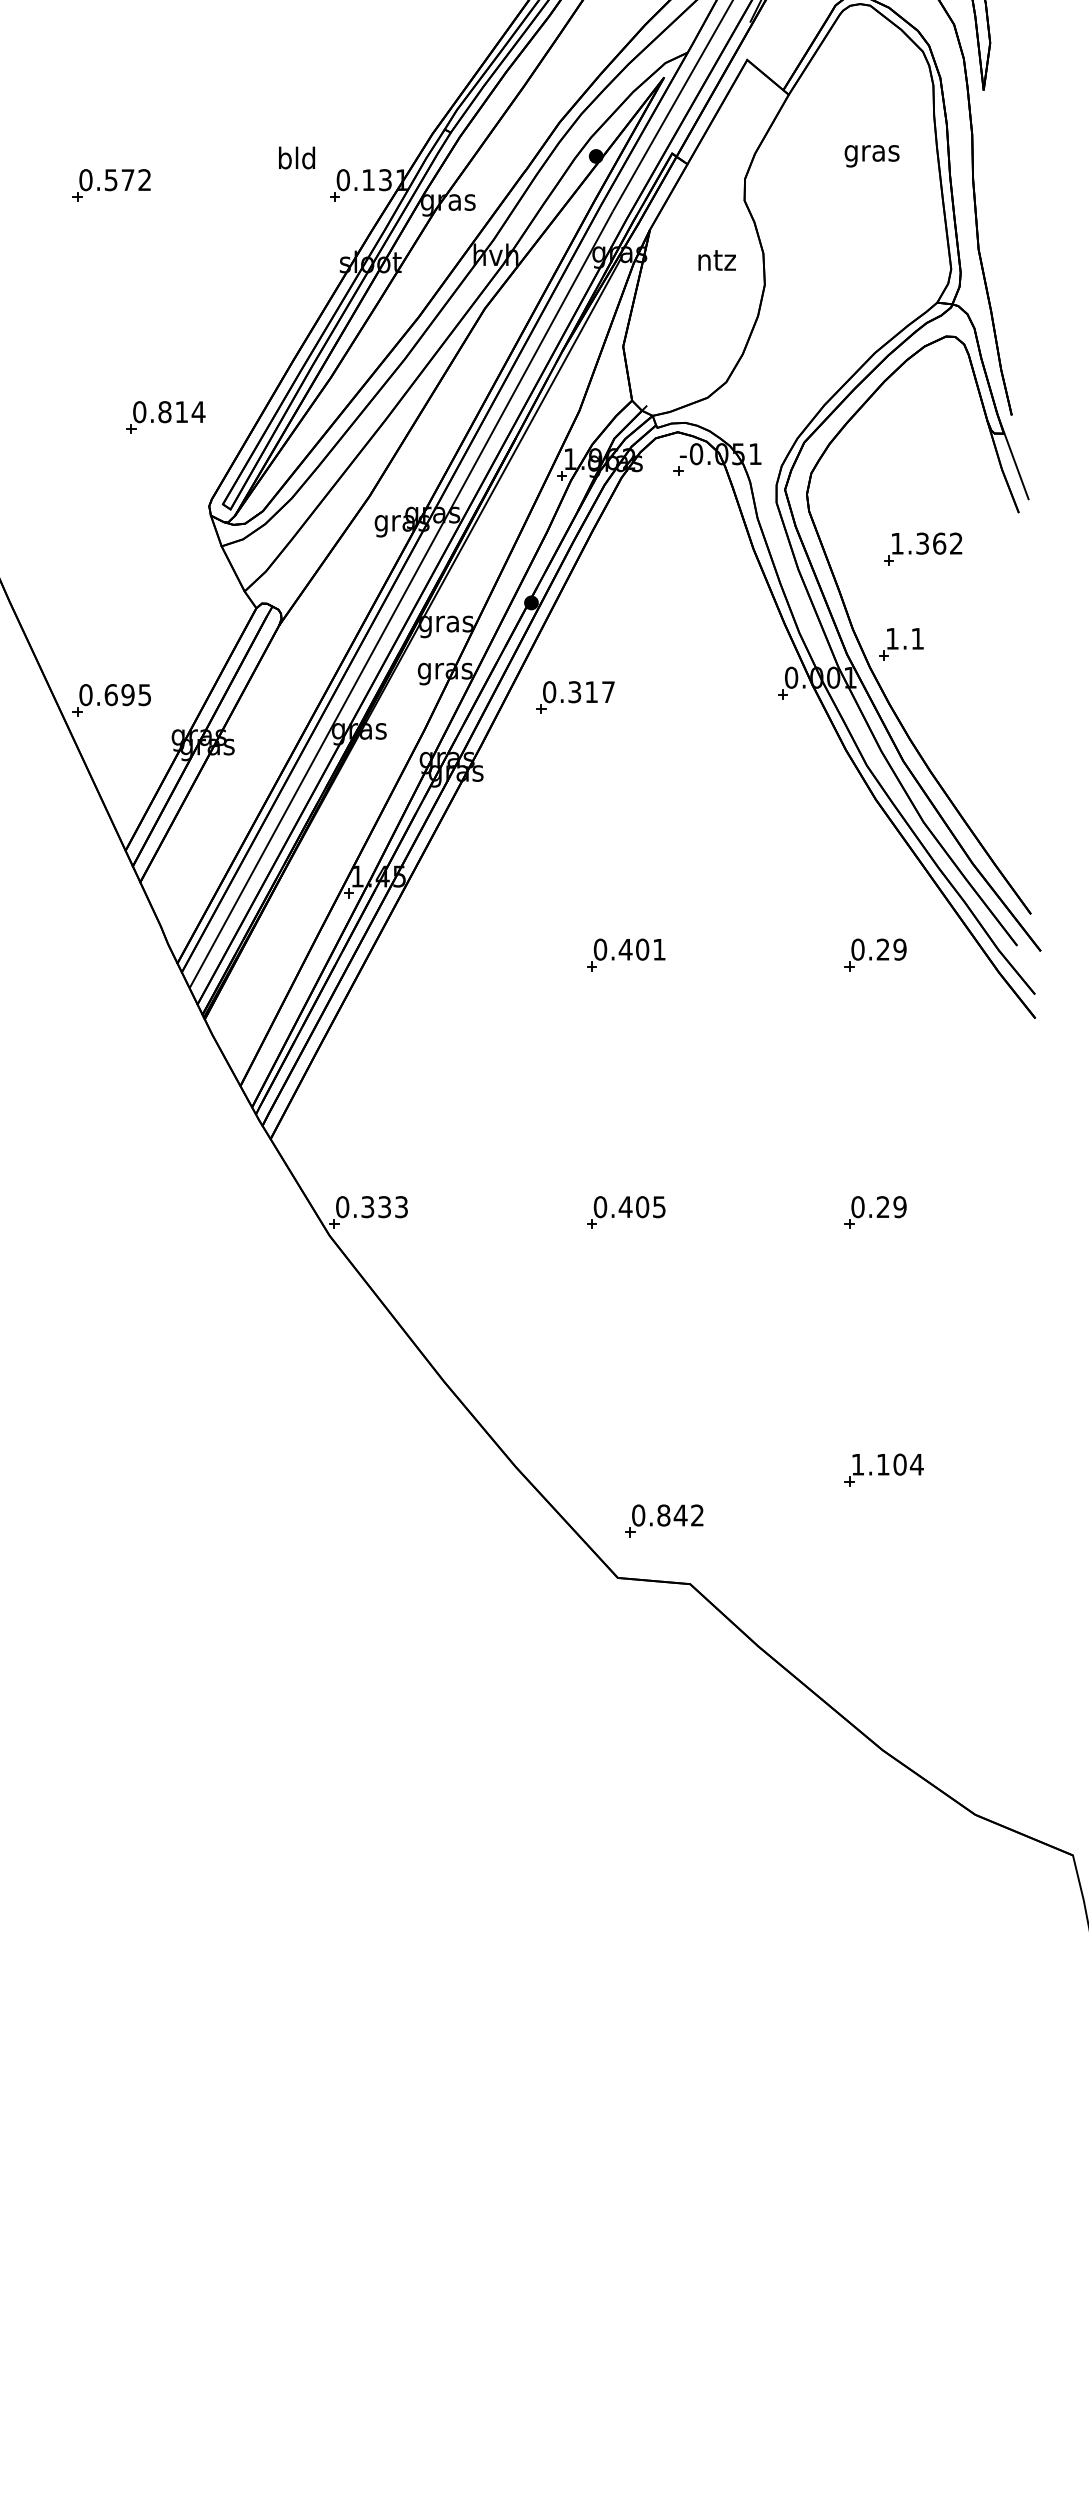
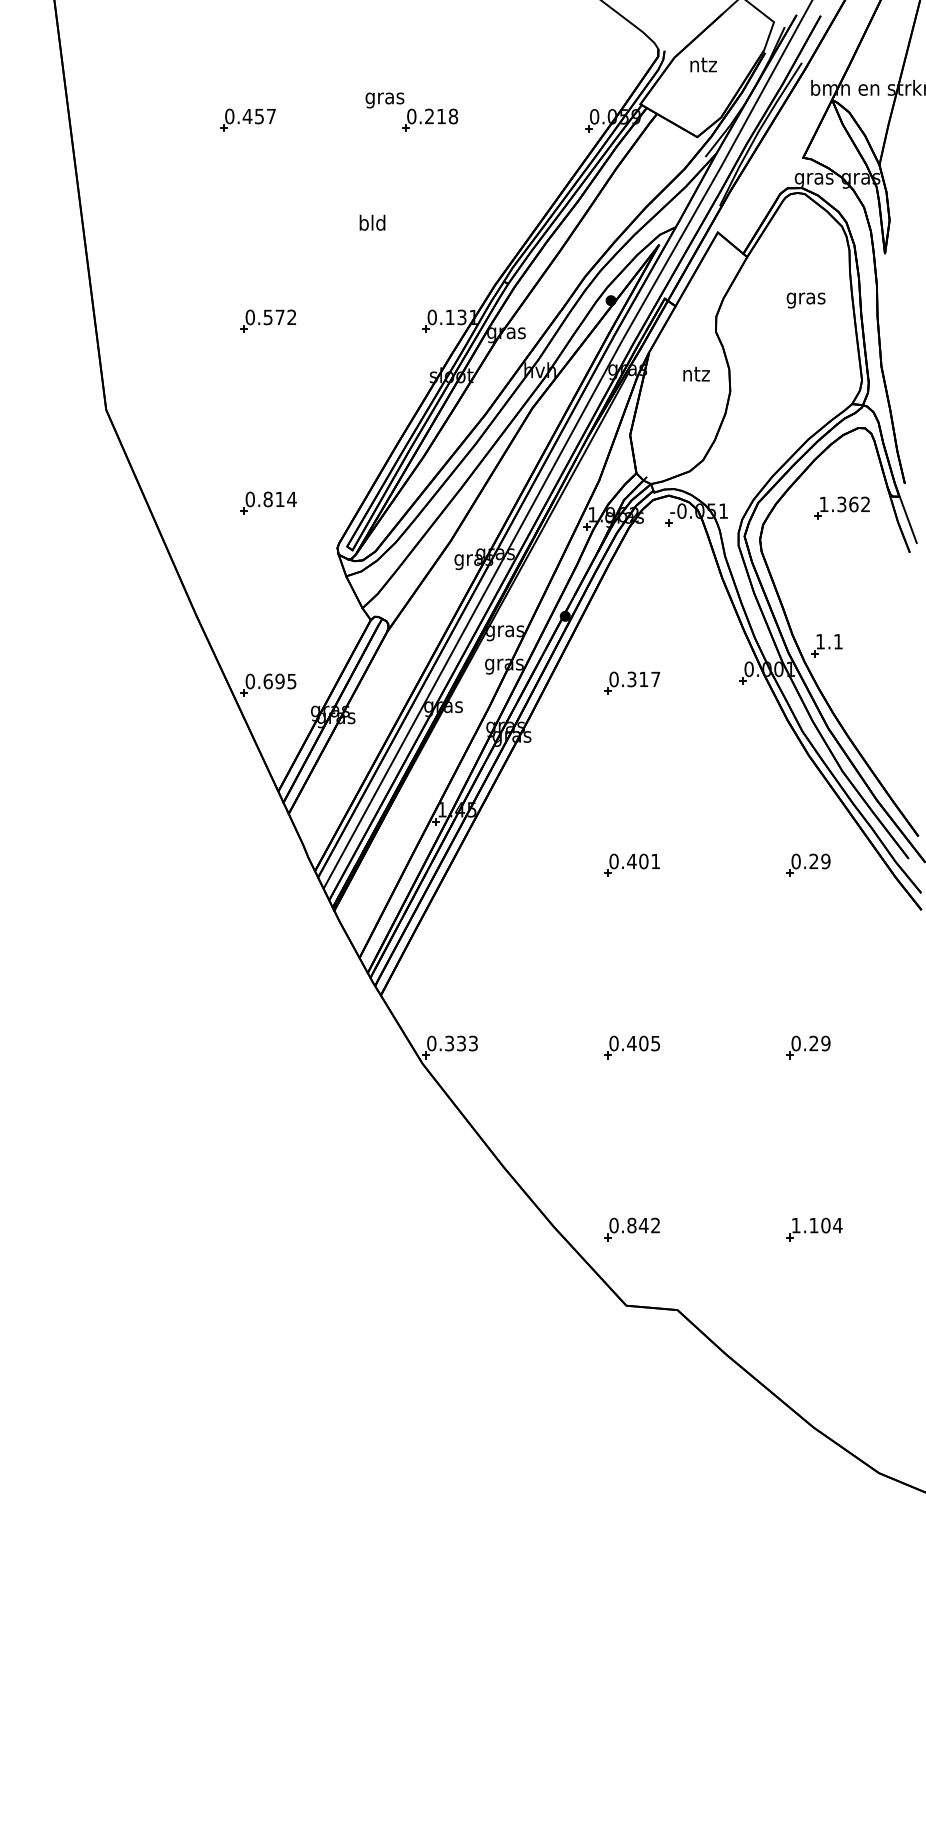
text: (296, 157) -> (372, 222), moved
part: (165, 416) -> (268, 502), moved
part: (922, 547) -> (841, 507), moved
part: (575, 696) -> (632, 682), moved
part: (663, 1521) -> (631, 1229), moved

